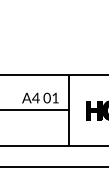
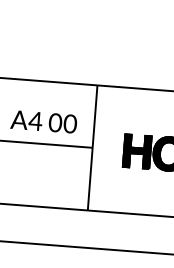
text: (55, 97) -> (70, 122), 01 -> 00

